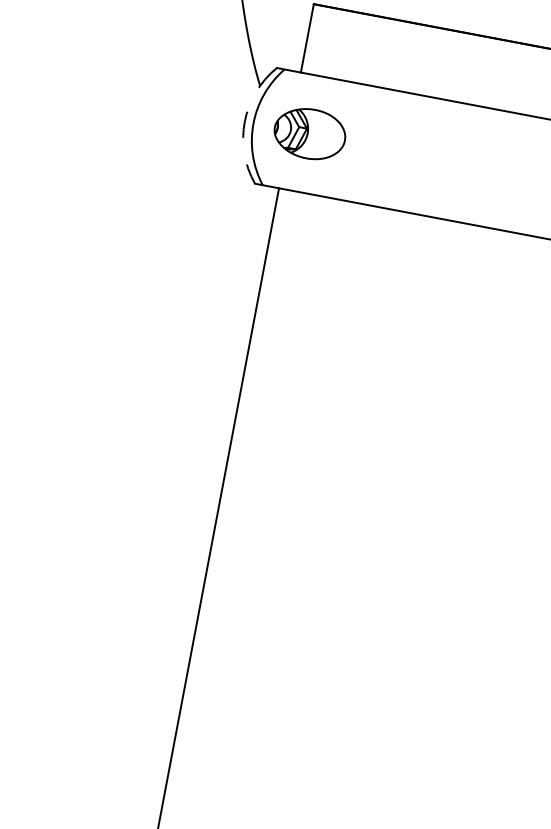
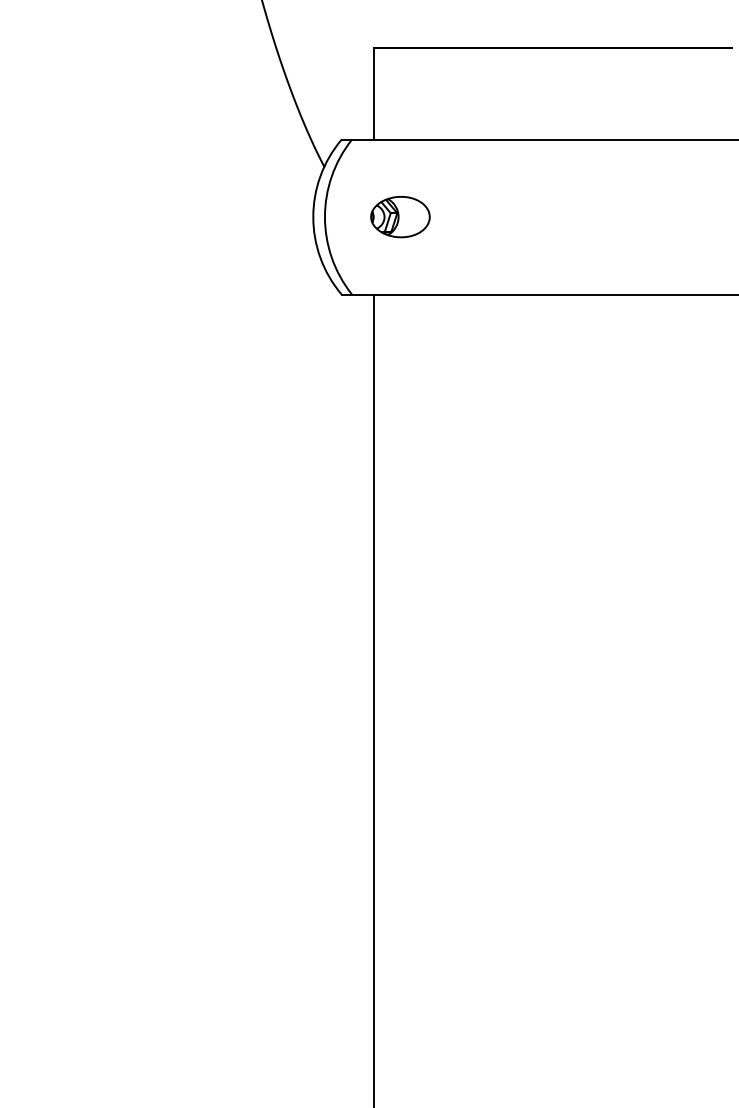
arc: (244, 122) -> (313, 217), dashed -> solid
part: (309, 134) -> (400, 217), size x0.62

